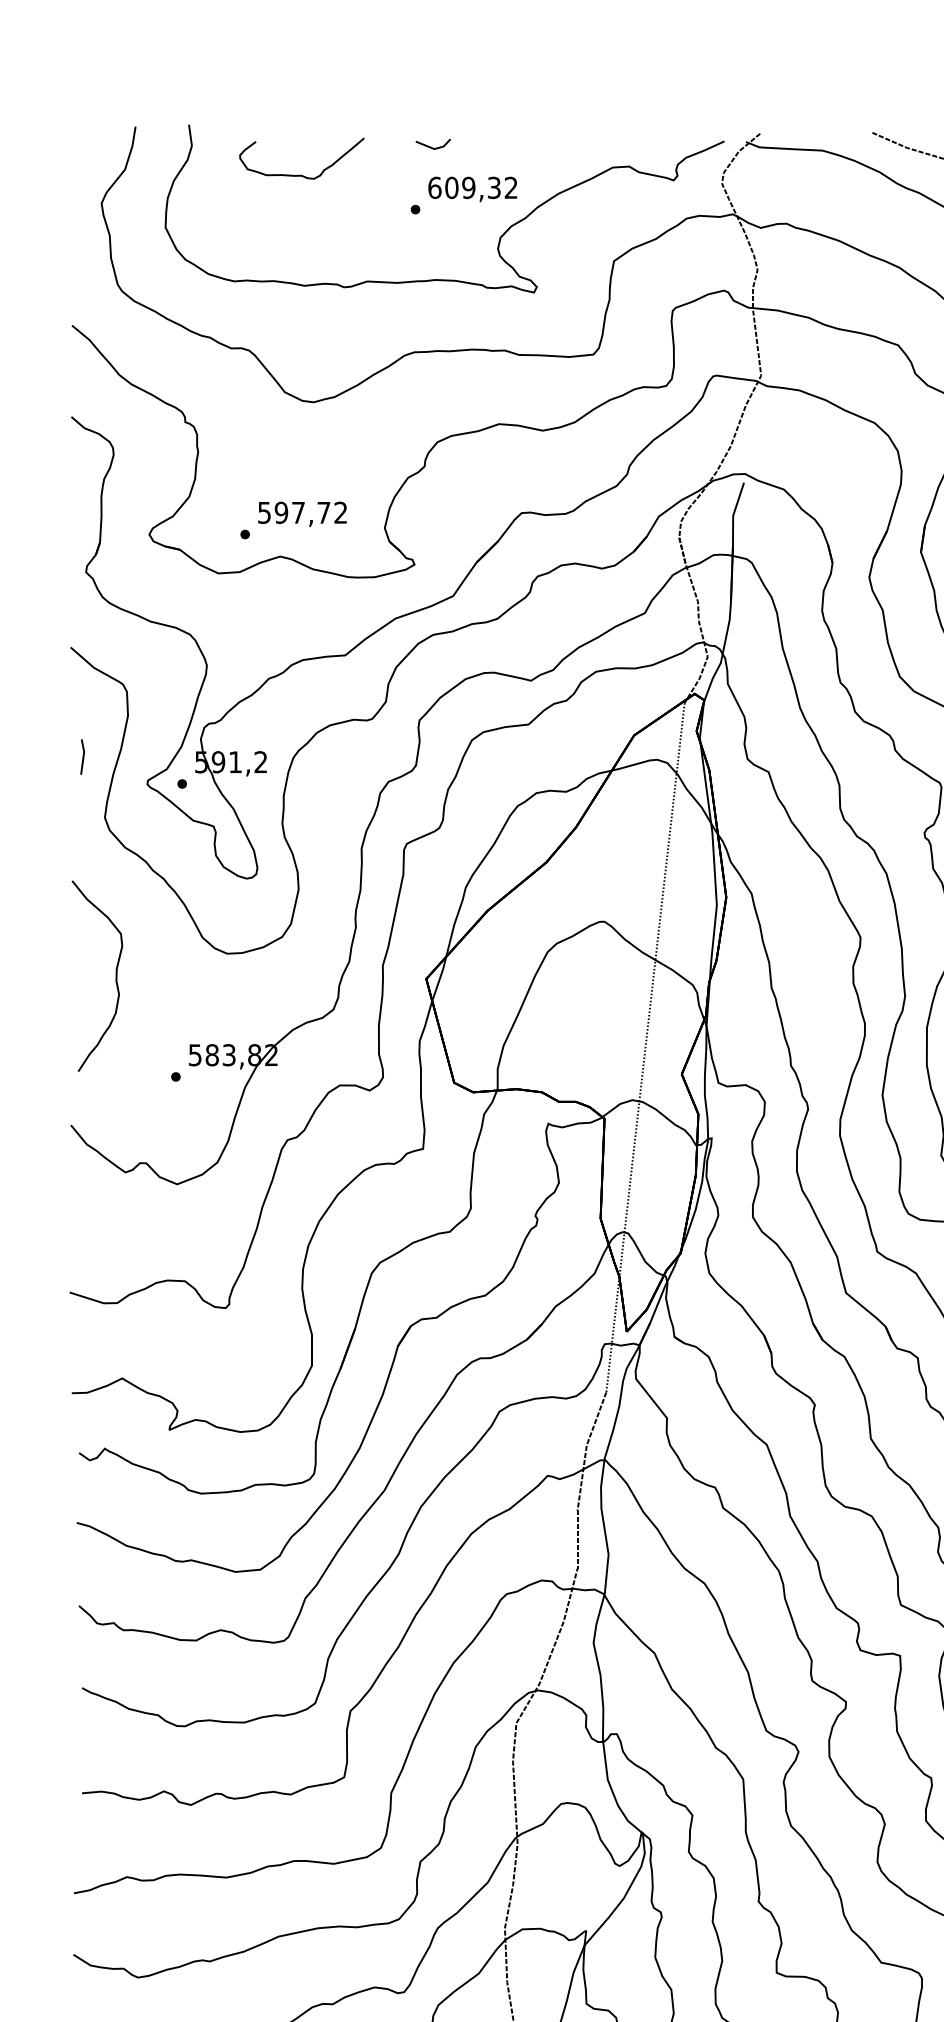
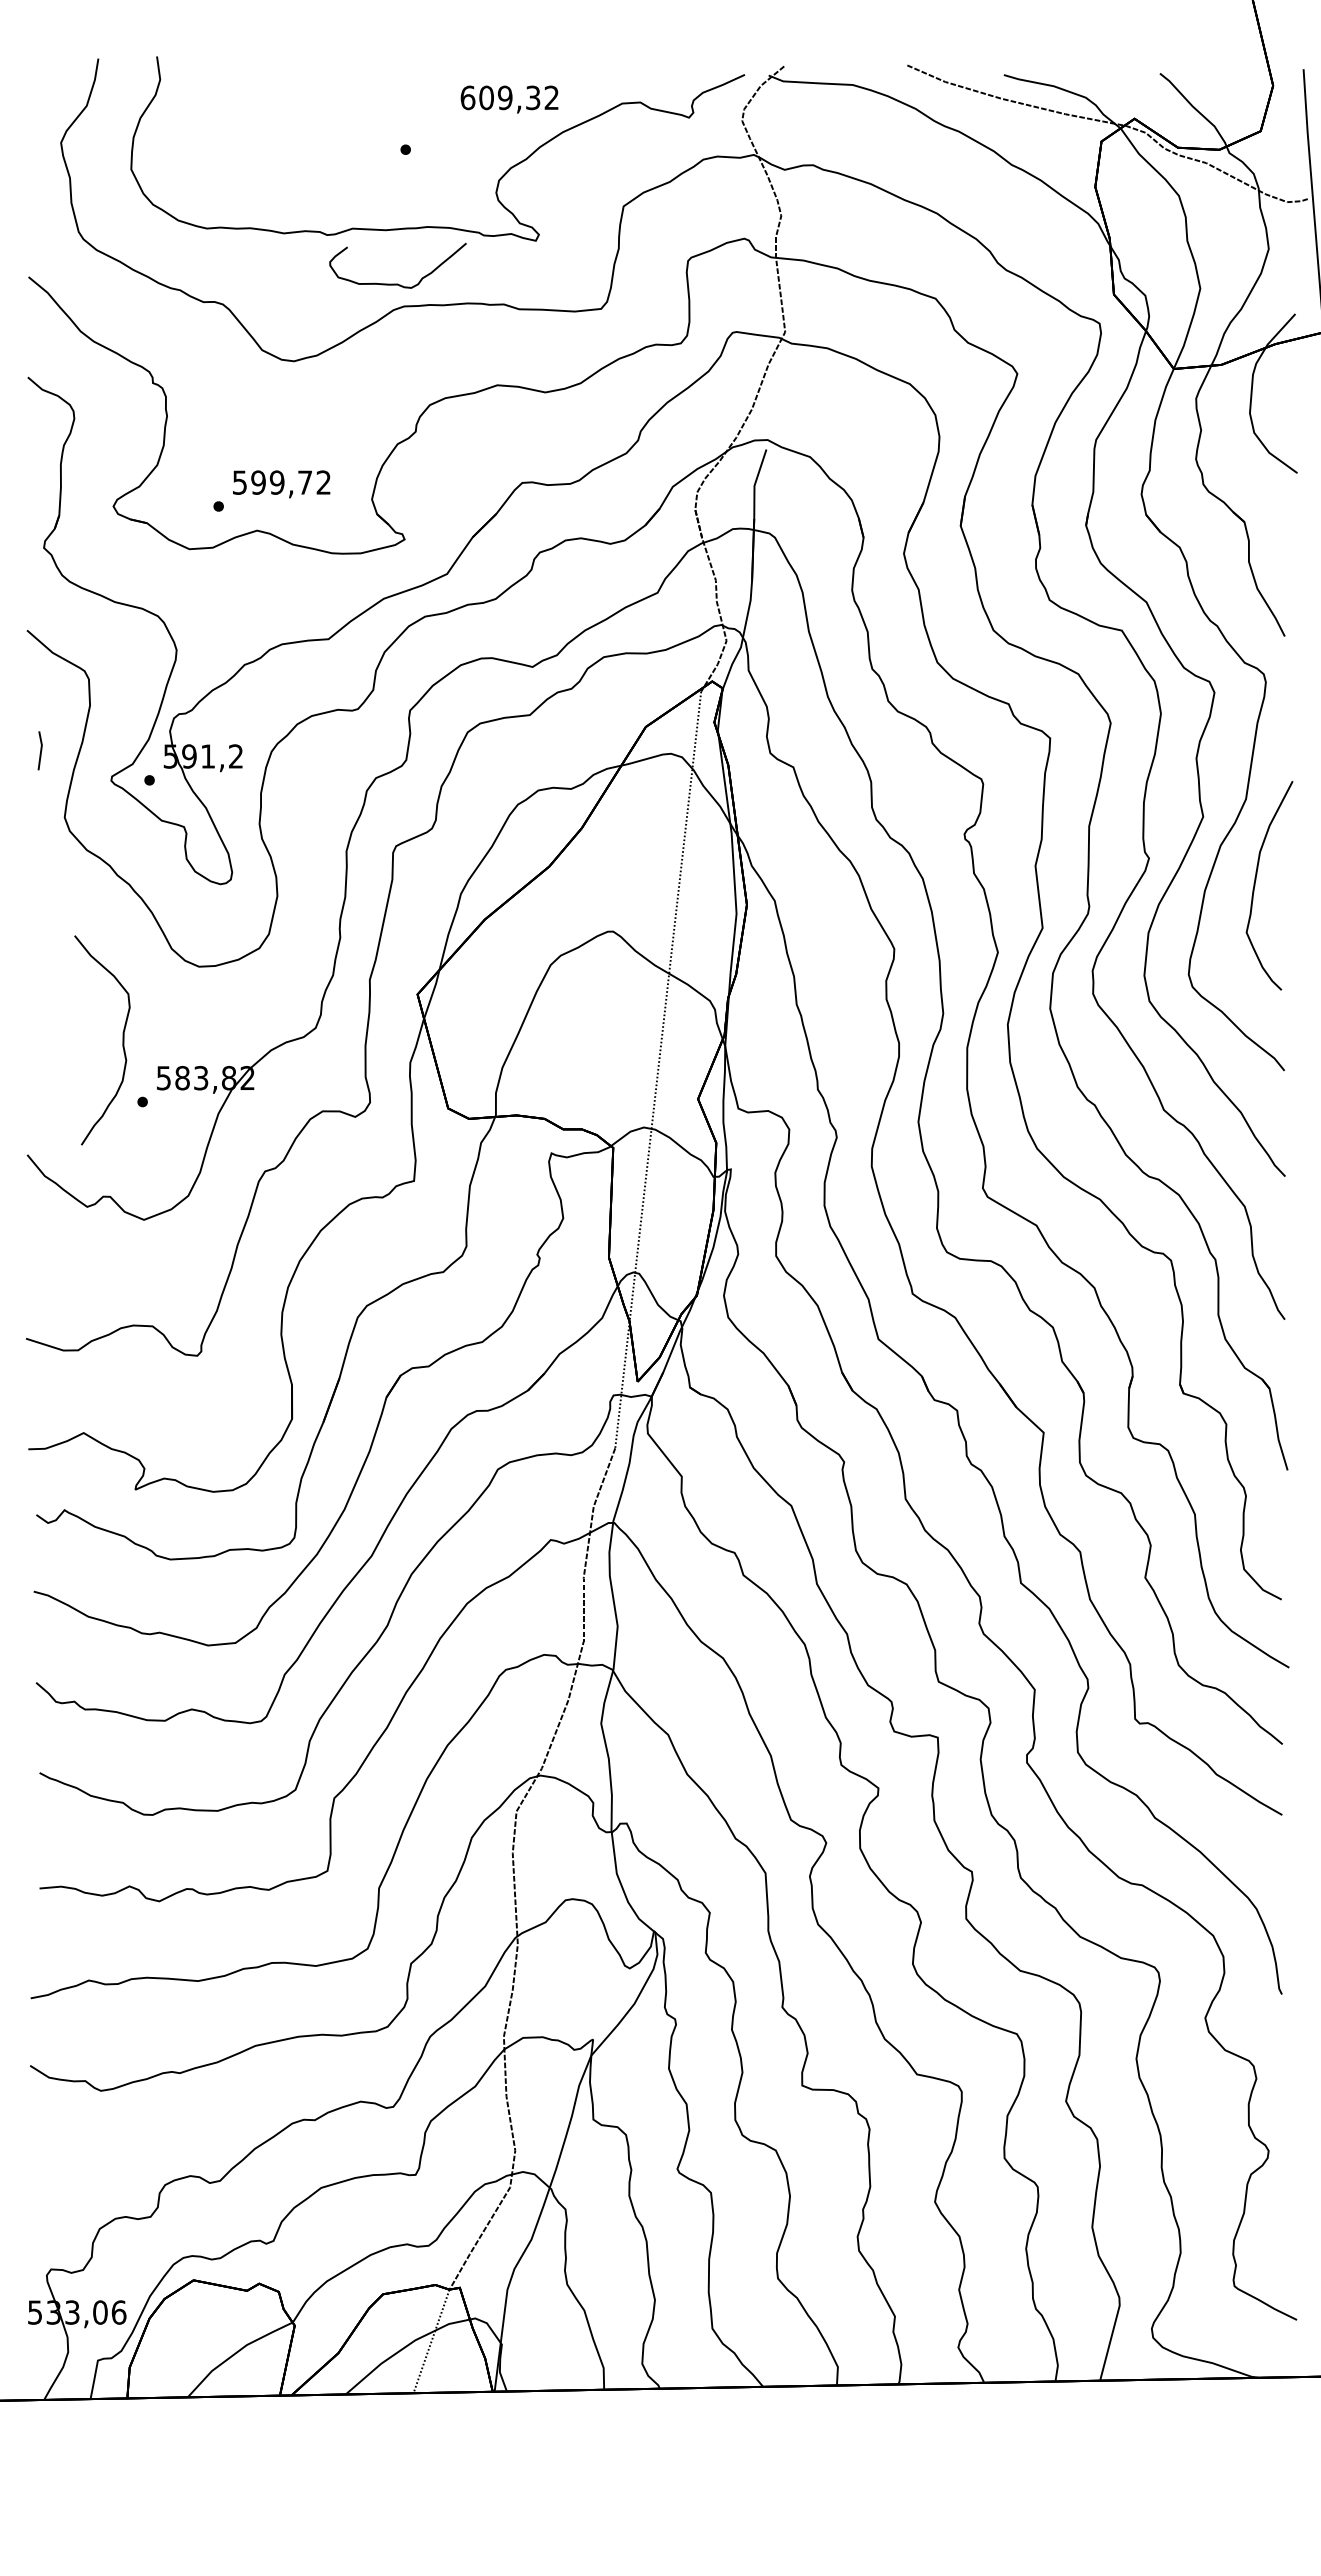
line: (430, 146) -> (422, 80), removed
curve: (301, 174) -> (397, 283), moved
text: (472, 189) -> (509, 99), moved
text: (297, 512) -> (276, 482), 597,72 -> 599,72
curve: (115, 976) -> (122, 1040), moved

